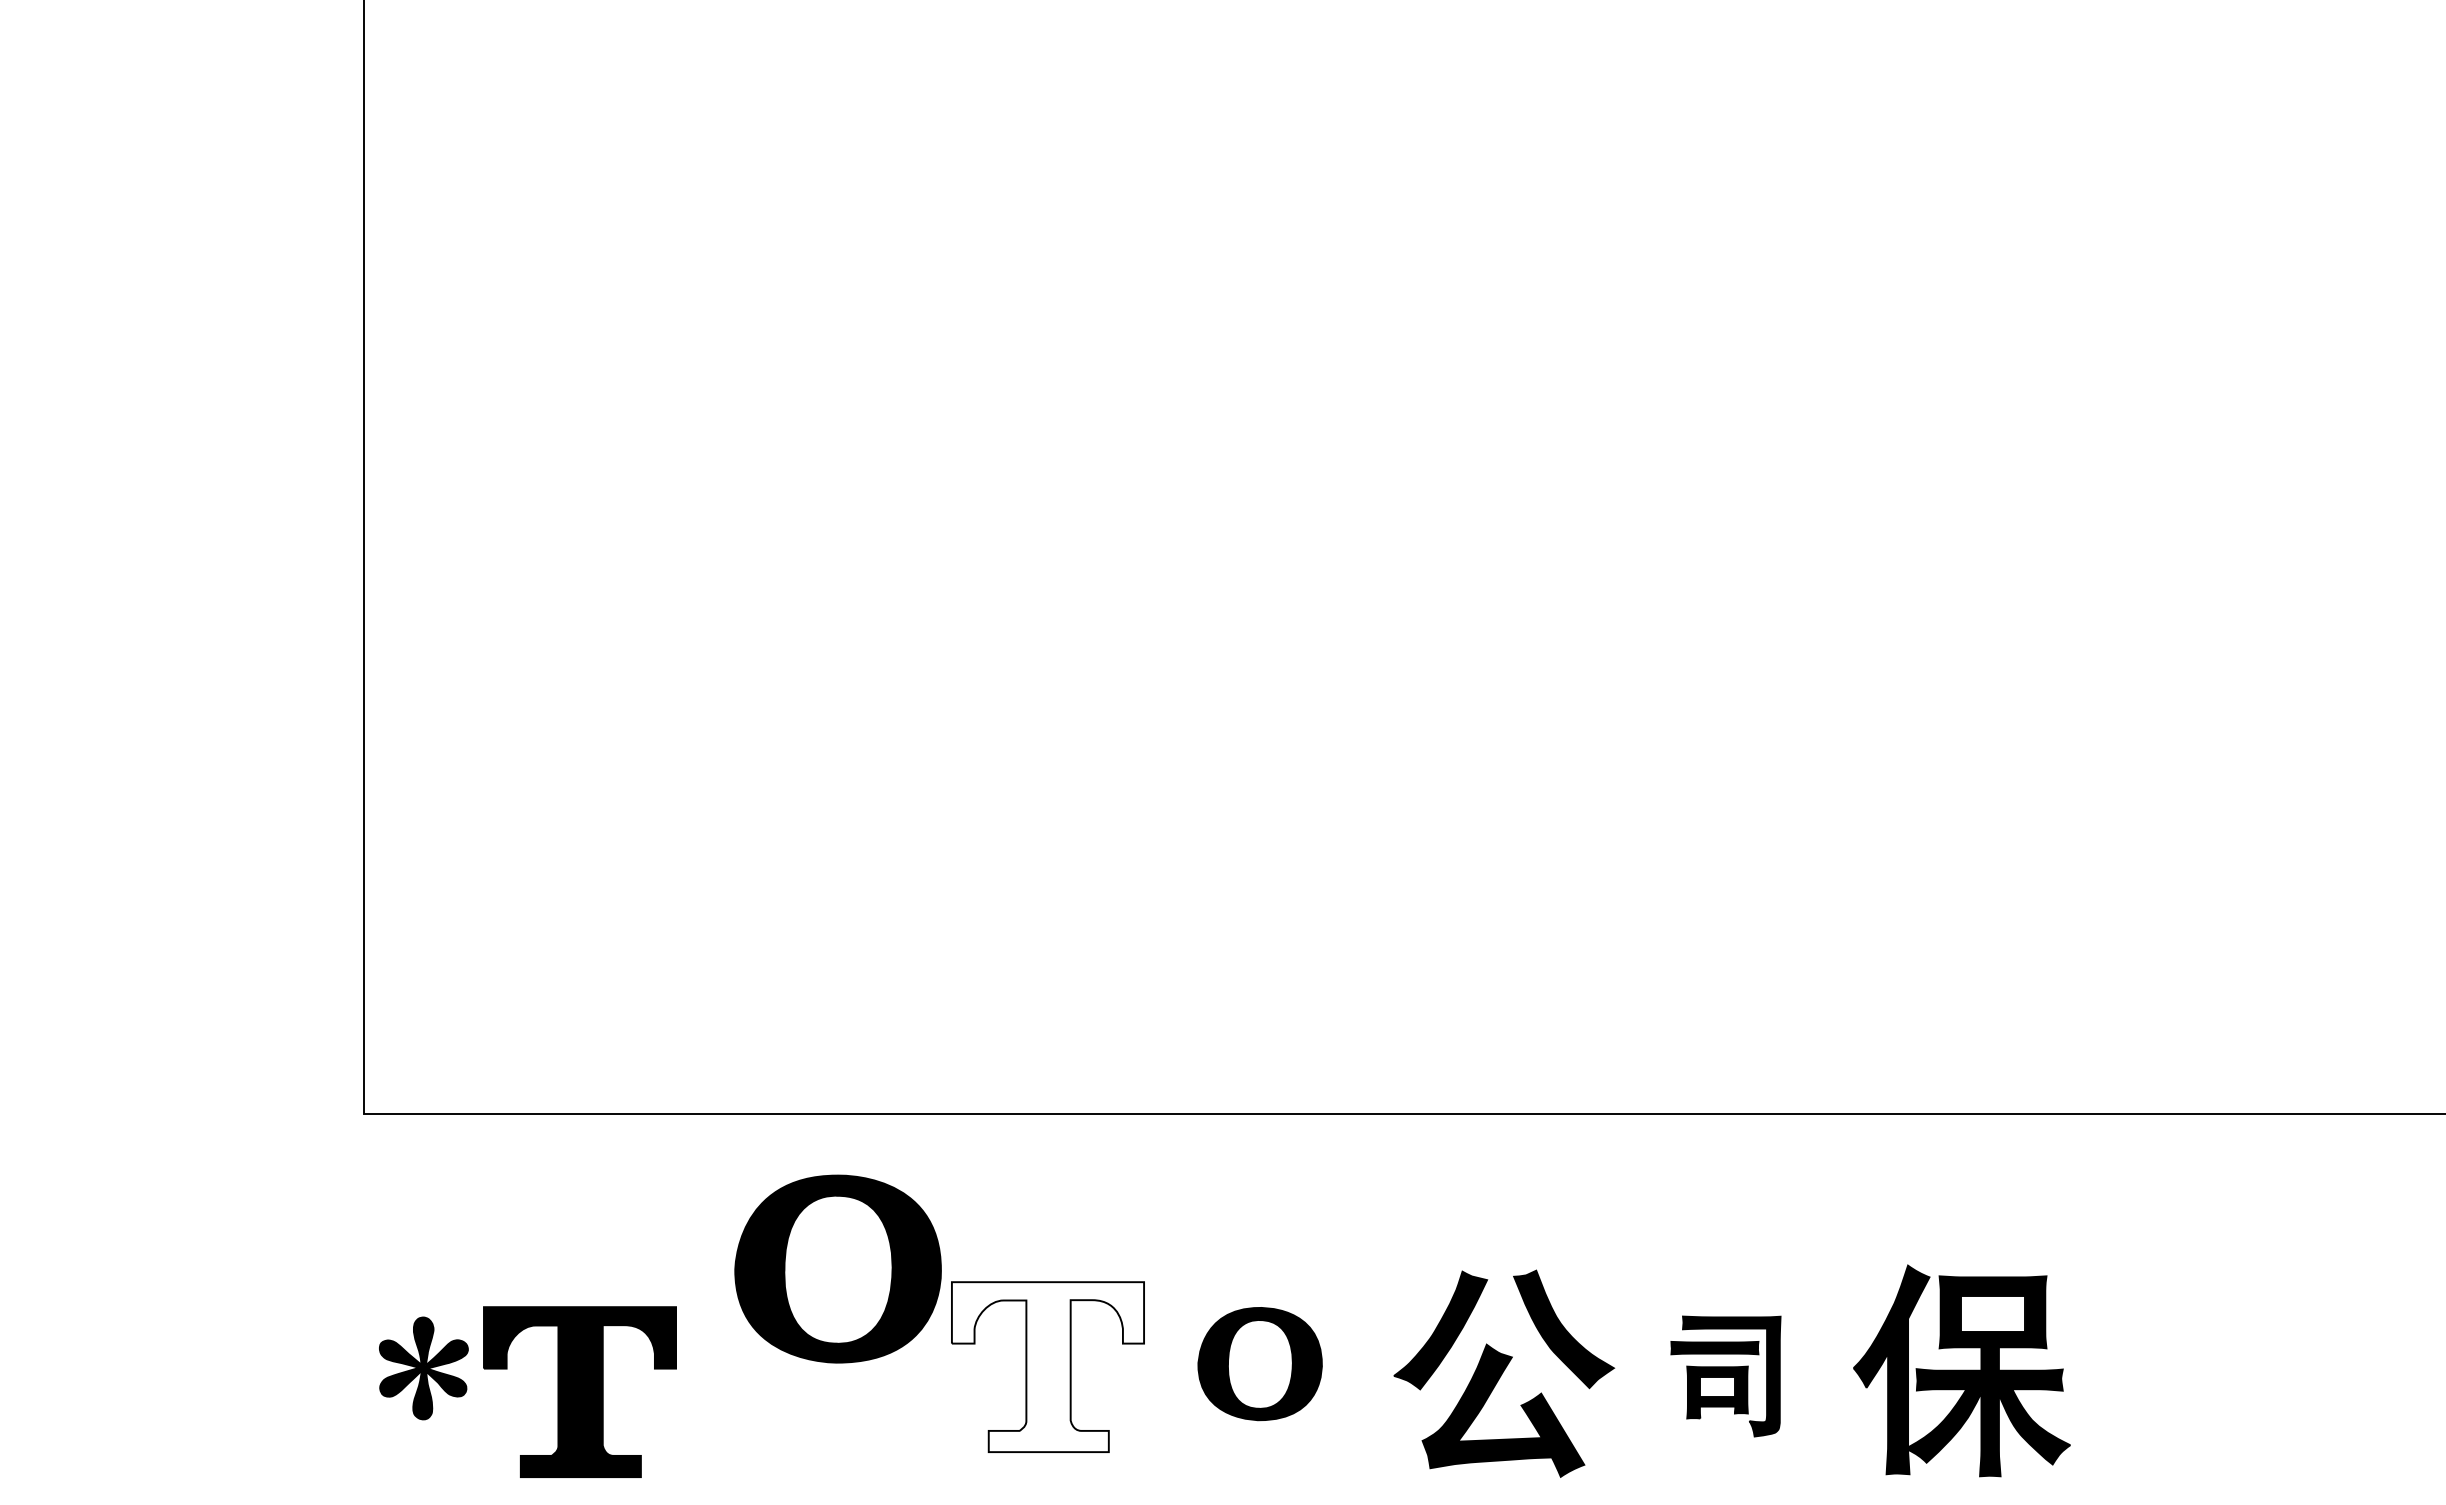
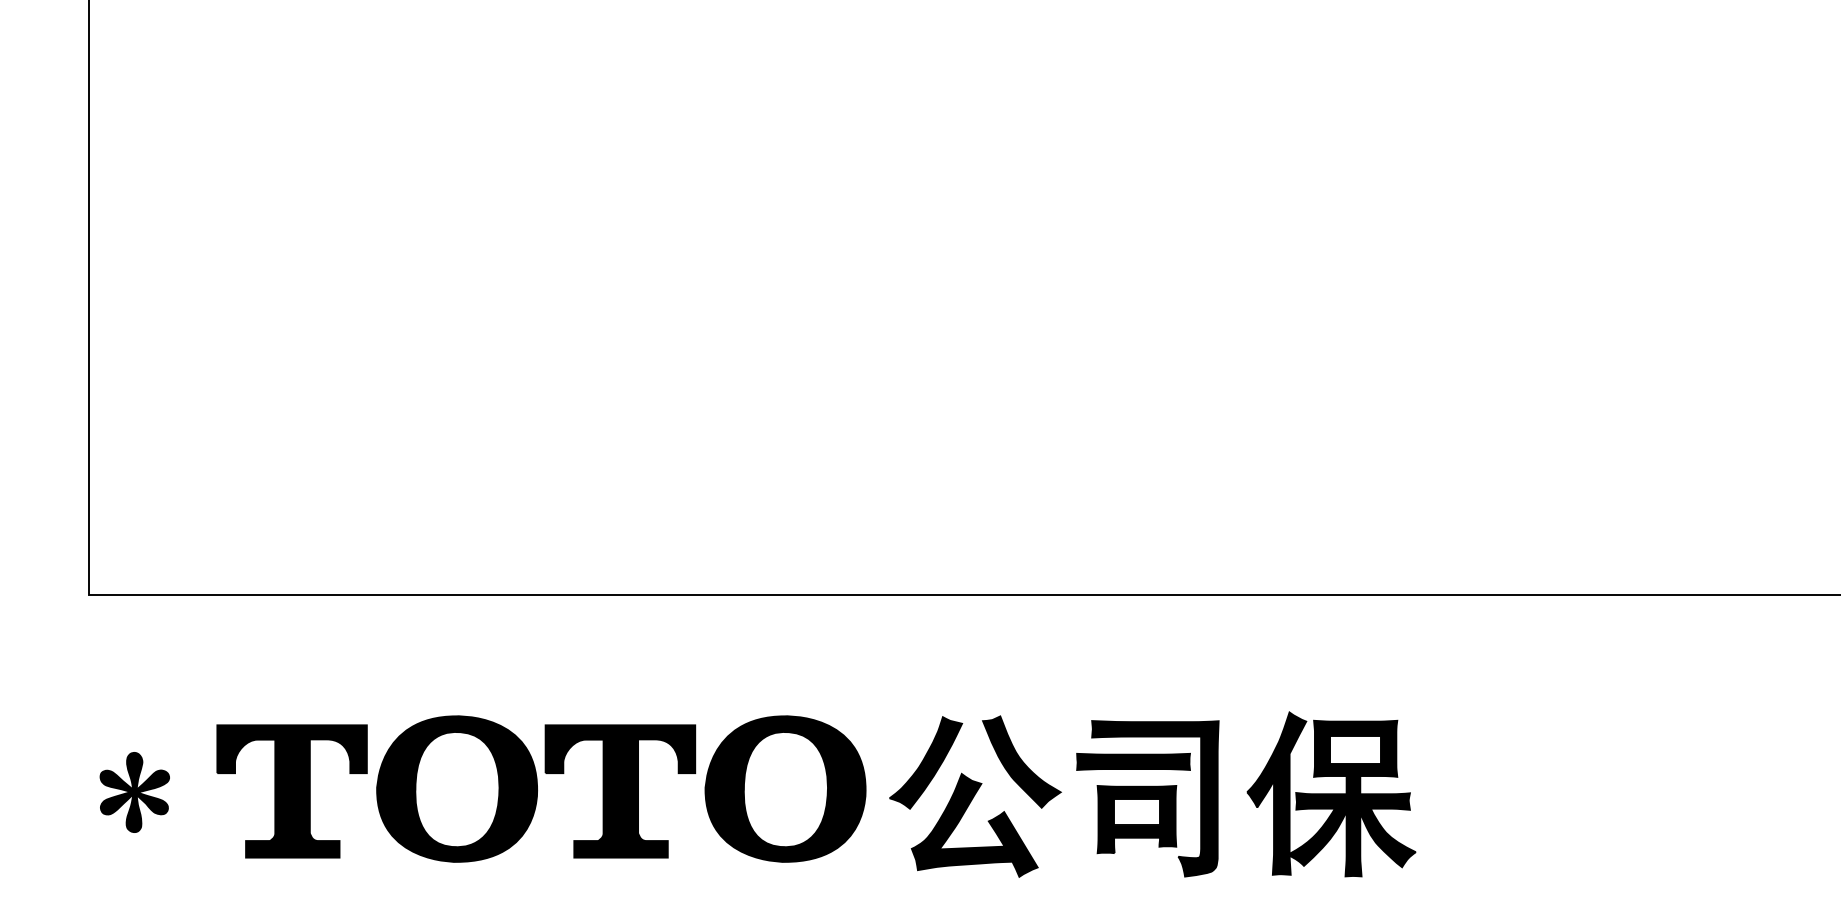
part: (837, 1268) -> (456, 788), moved
part: (1259, 1363) -> (784, 788), size x1.67
fill: (1047, 1367) -> (620, 791), added
part: (1725, 1376) -> (1147, 798), size x1.67
part: (579, 1391) -> (291, 790), moved

